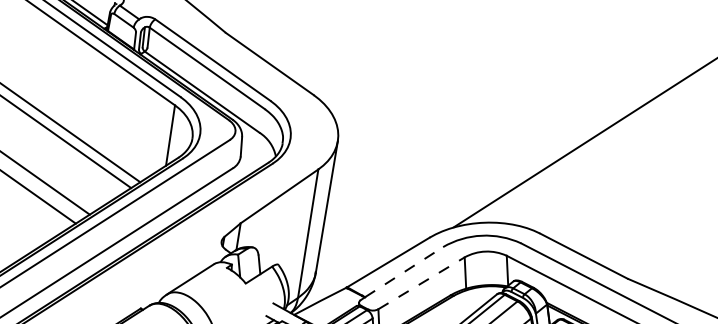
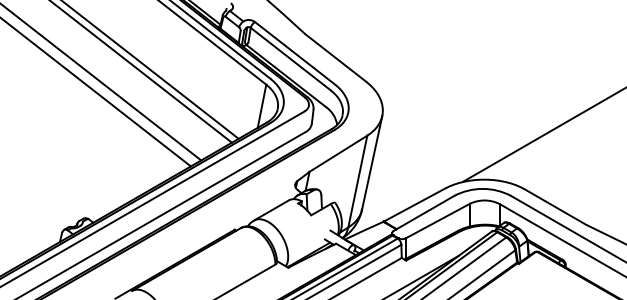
line: (405, 272) -> (426, 212), dashed -> solid
line: (422, 282) -> (438, 220), dashed -> solid

